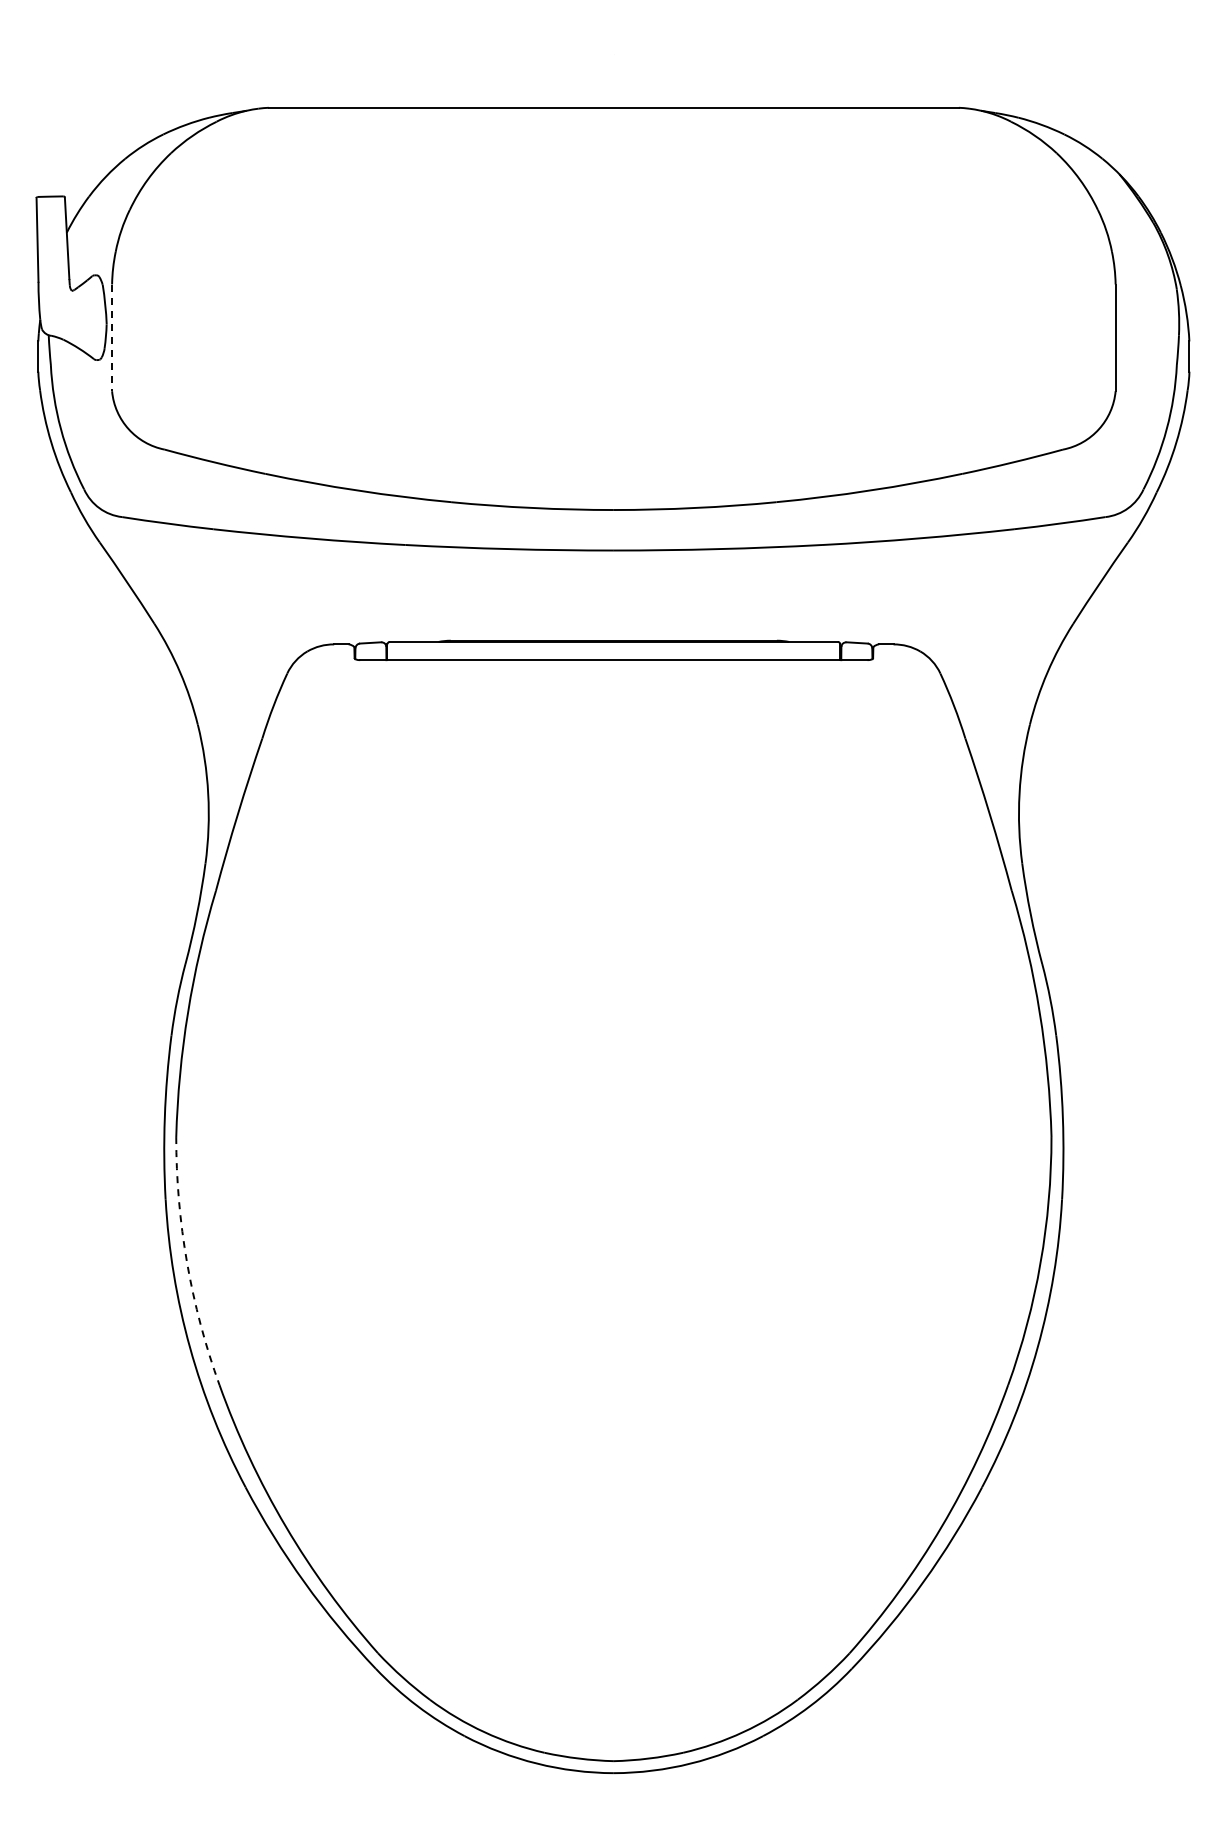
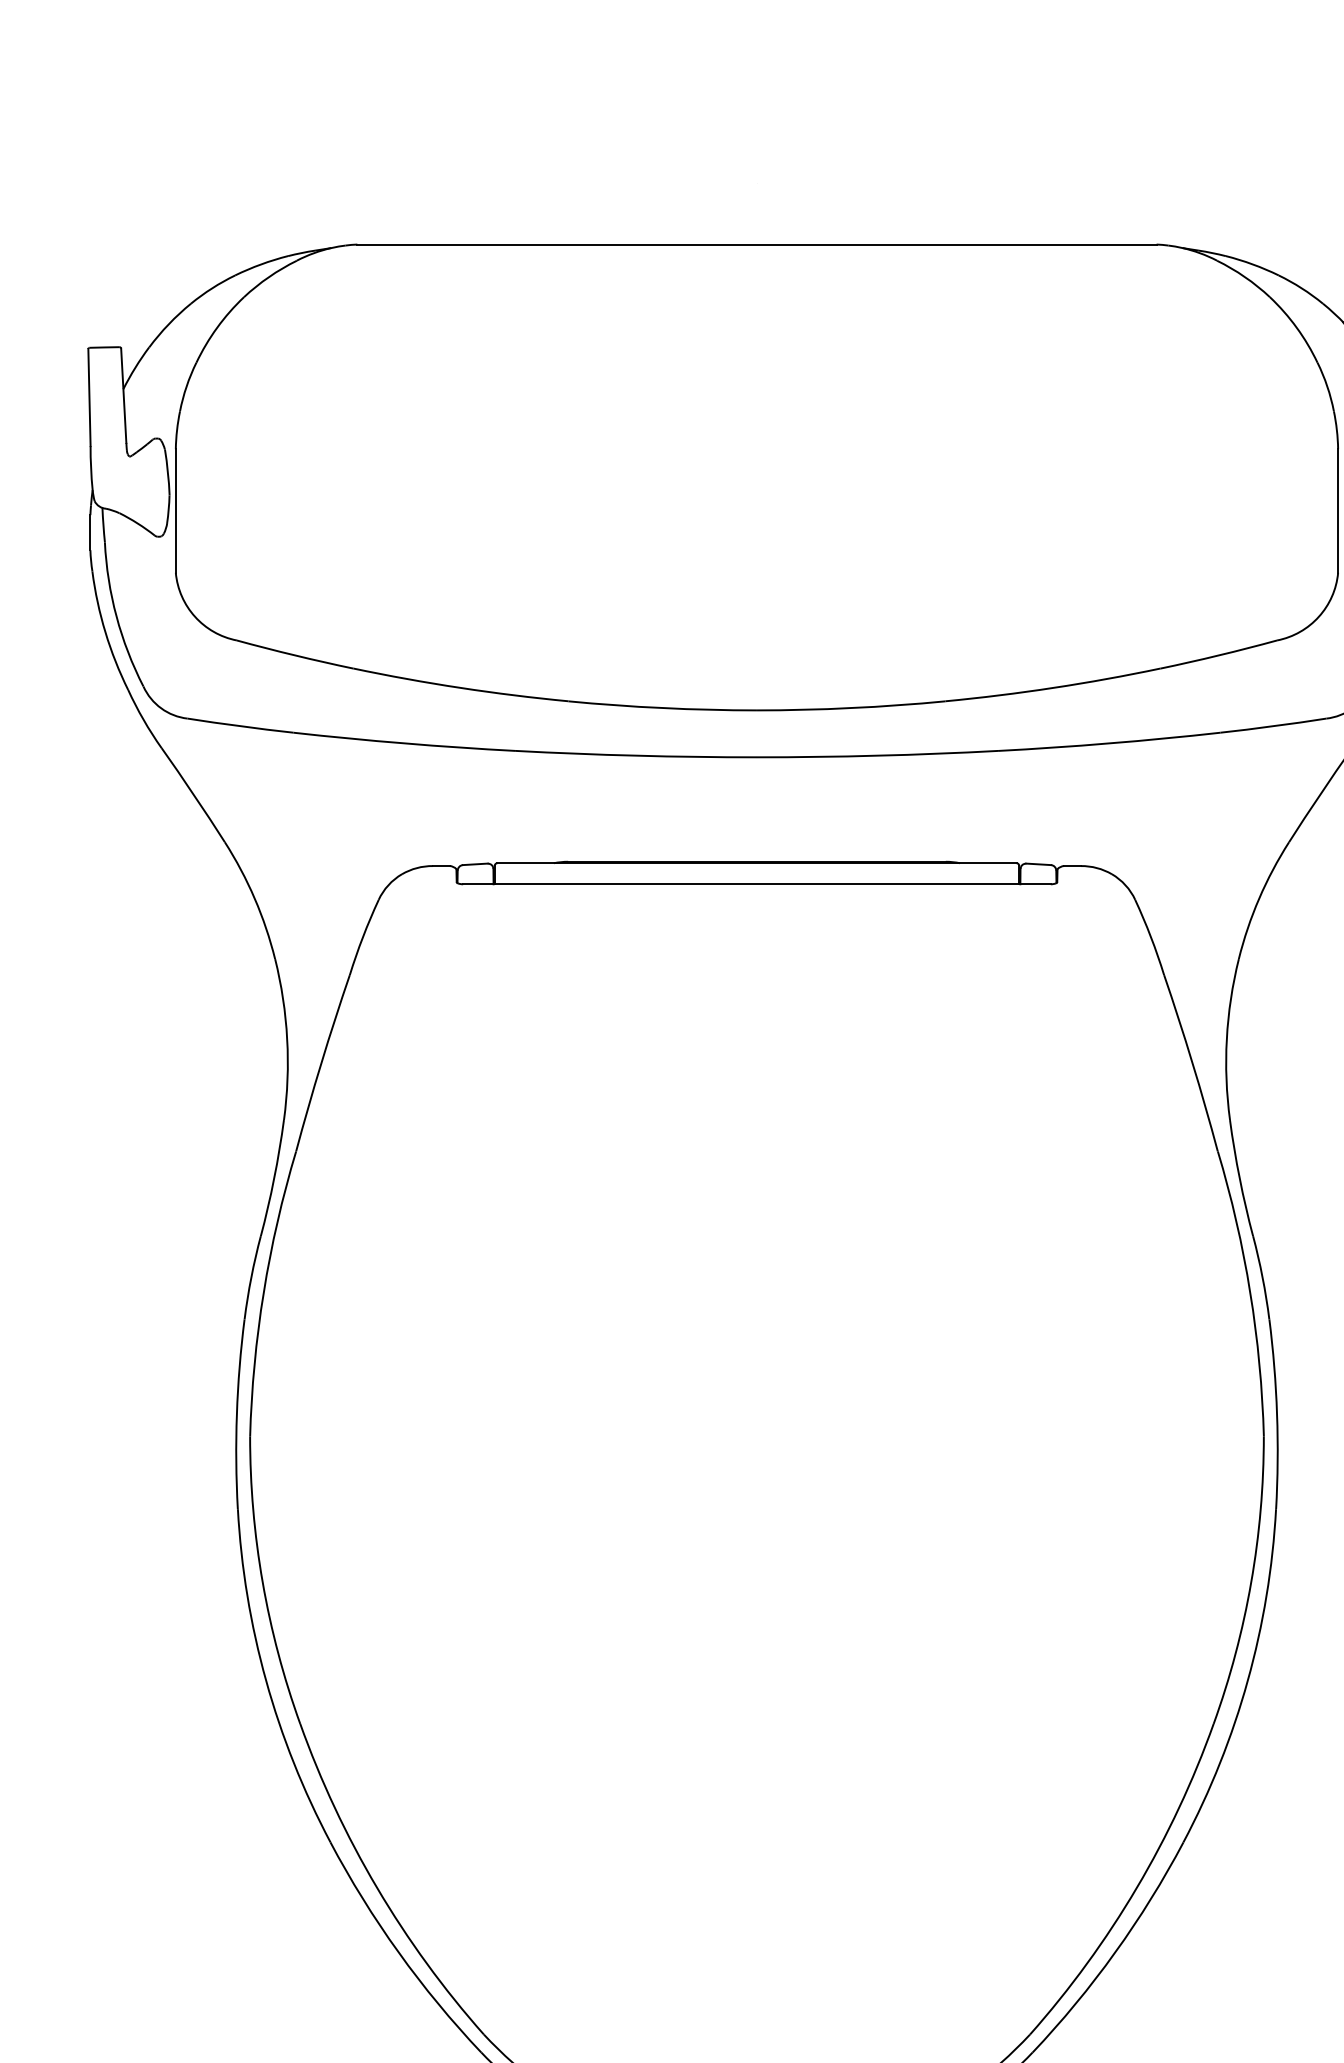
line: (112, 338) -> (176, 511), dashed -> solid
arc: (187, 1262) -> (263, 1581), dashed -> solid

